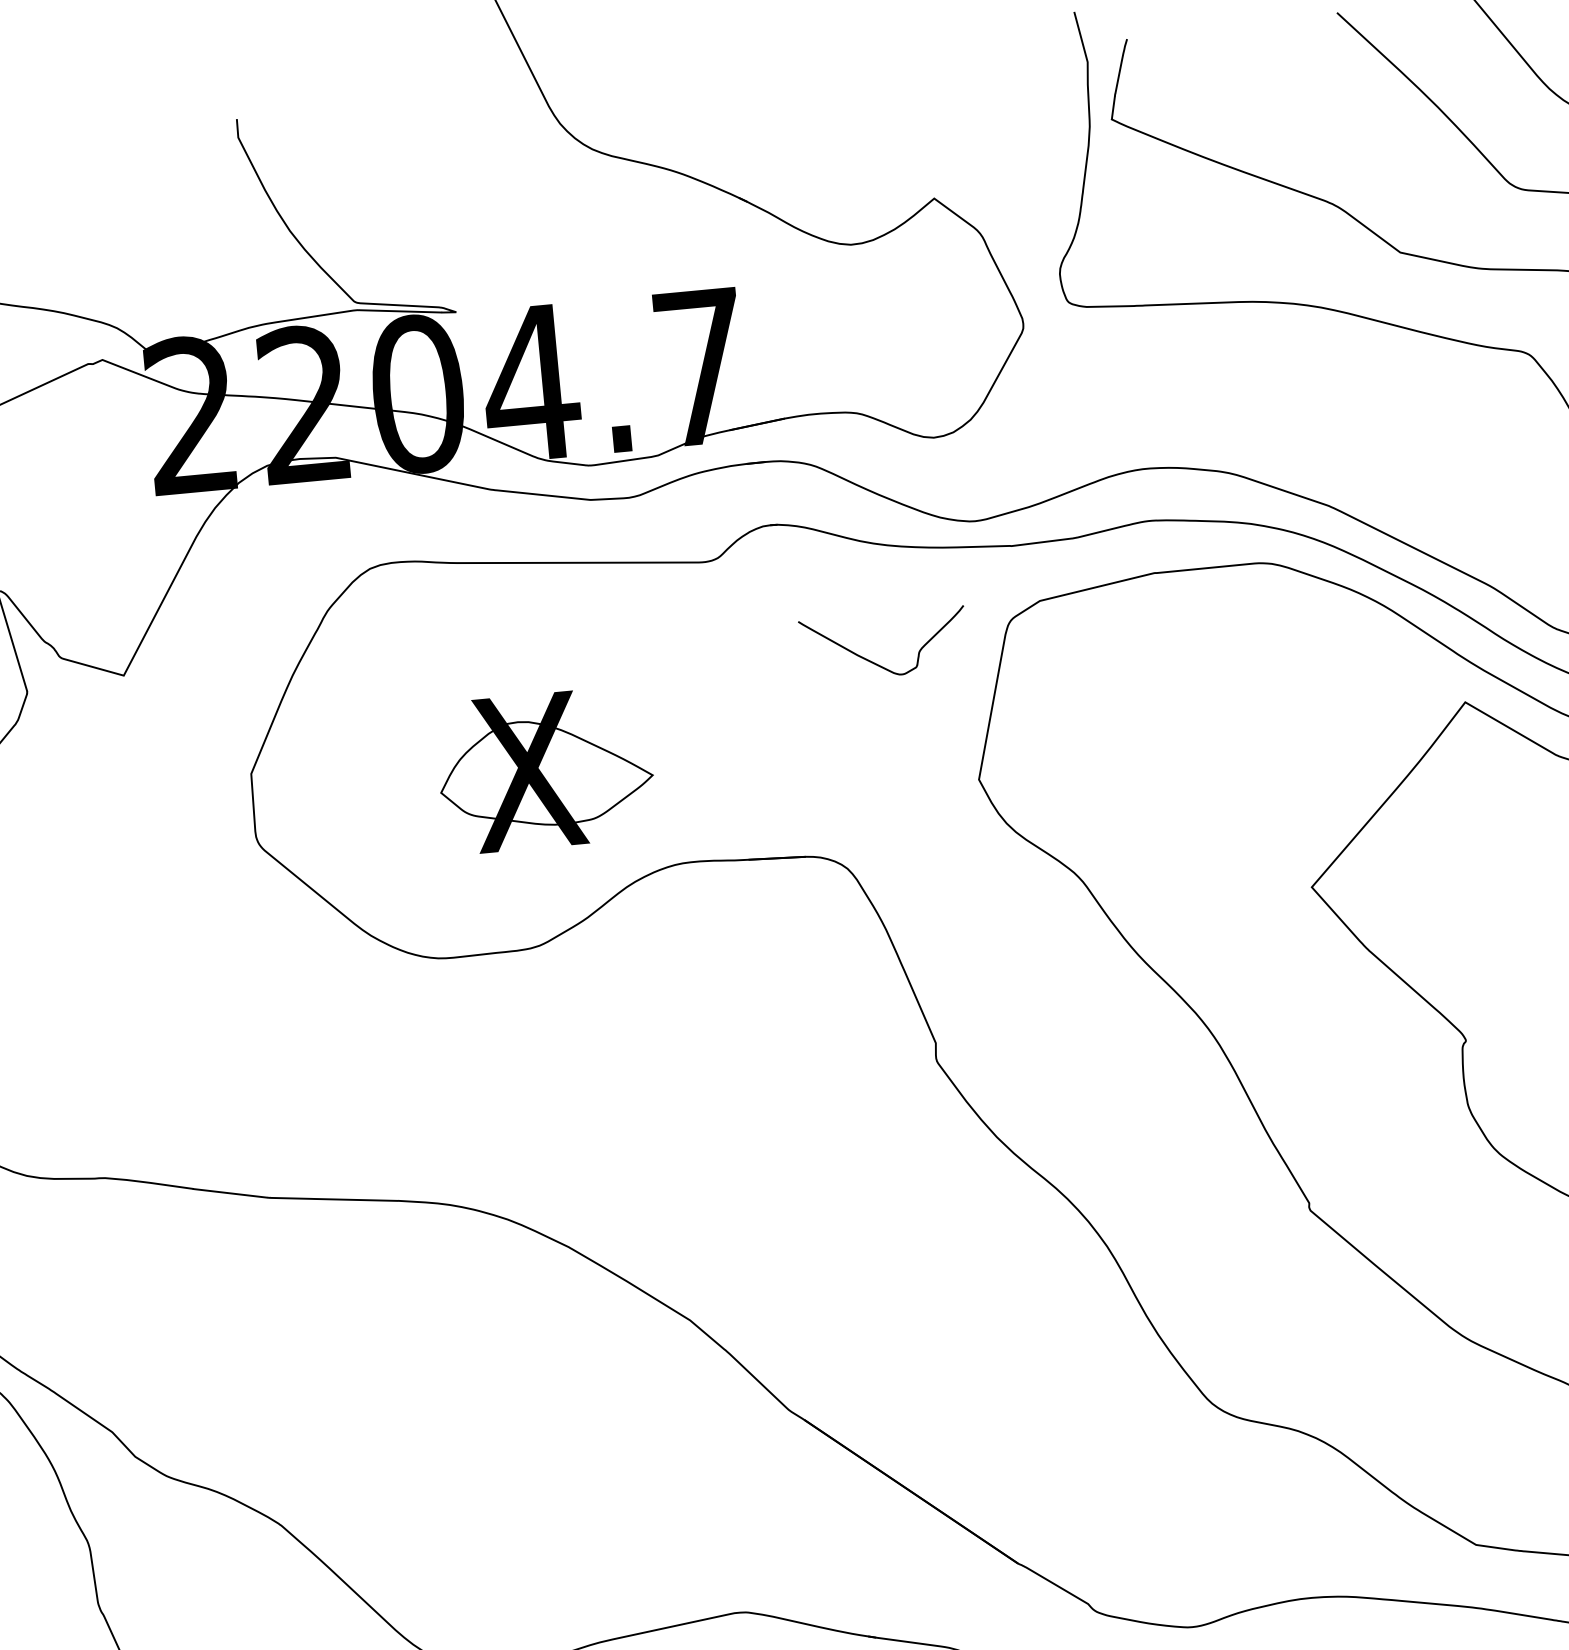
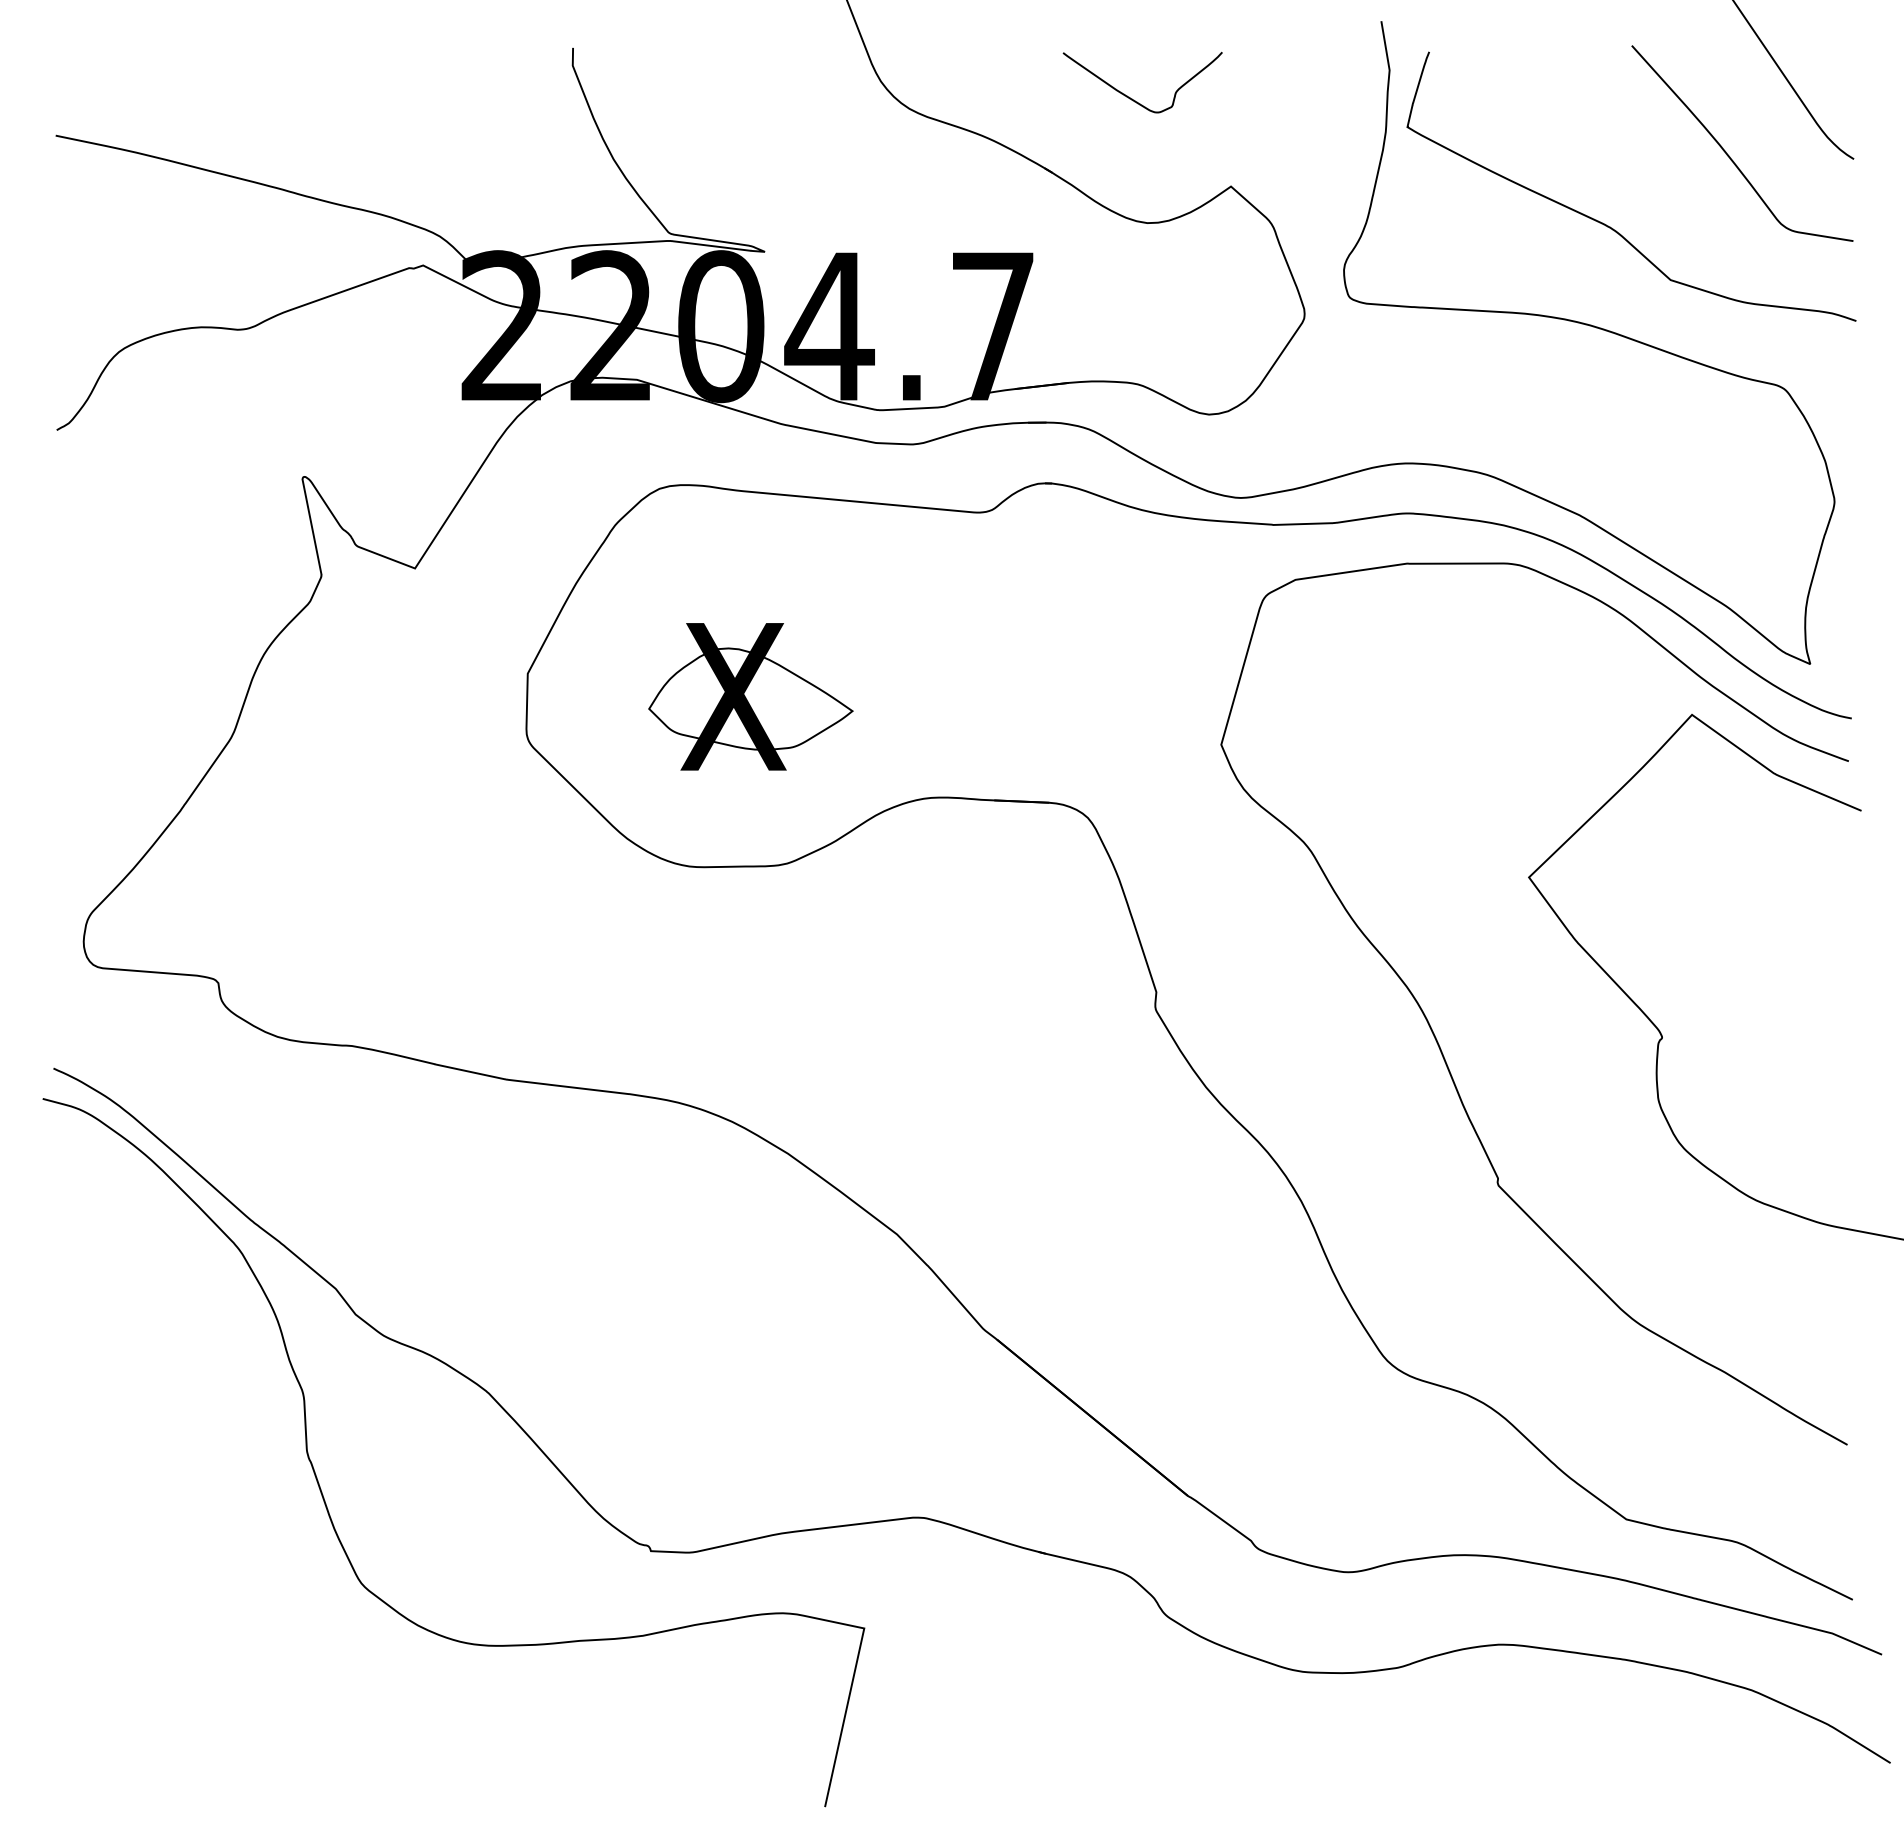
curve: (874, 662) -> (1132, 98), moved
part: (545, 770) -> (750, 696), moved

